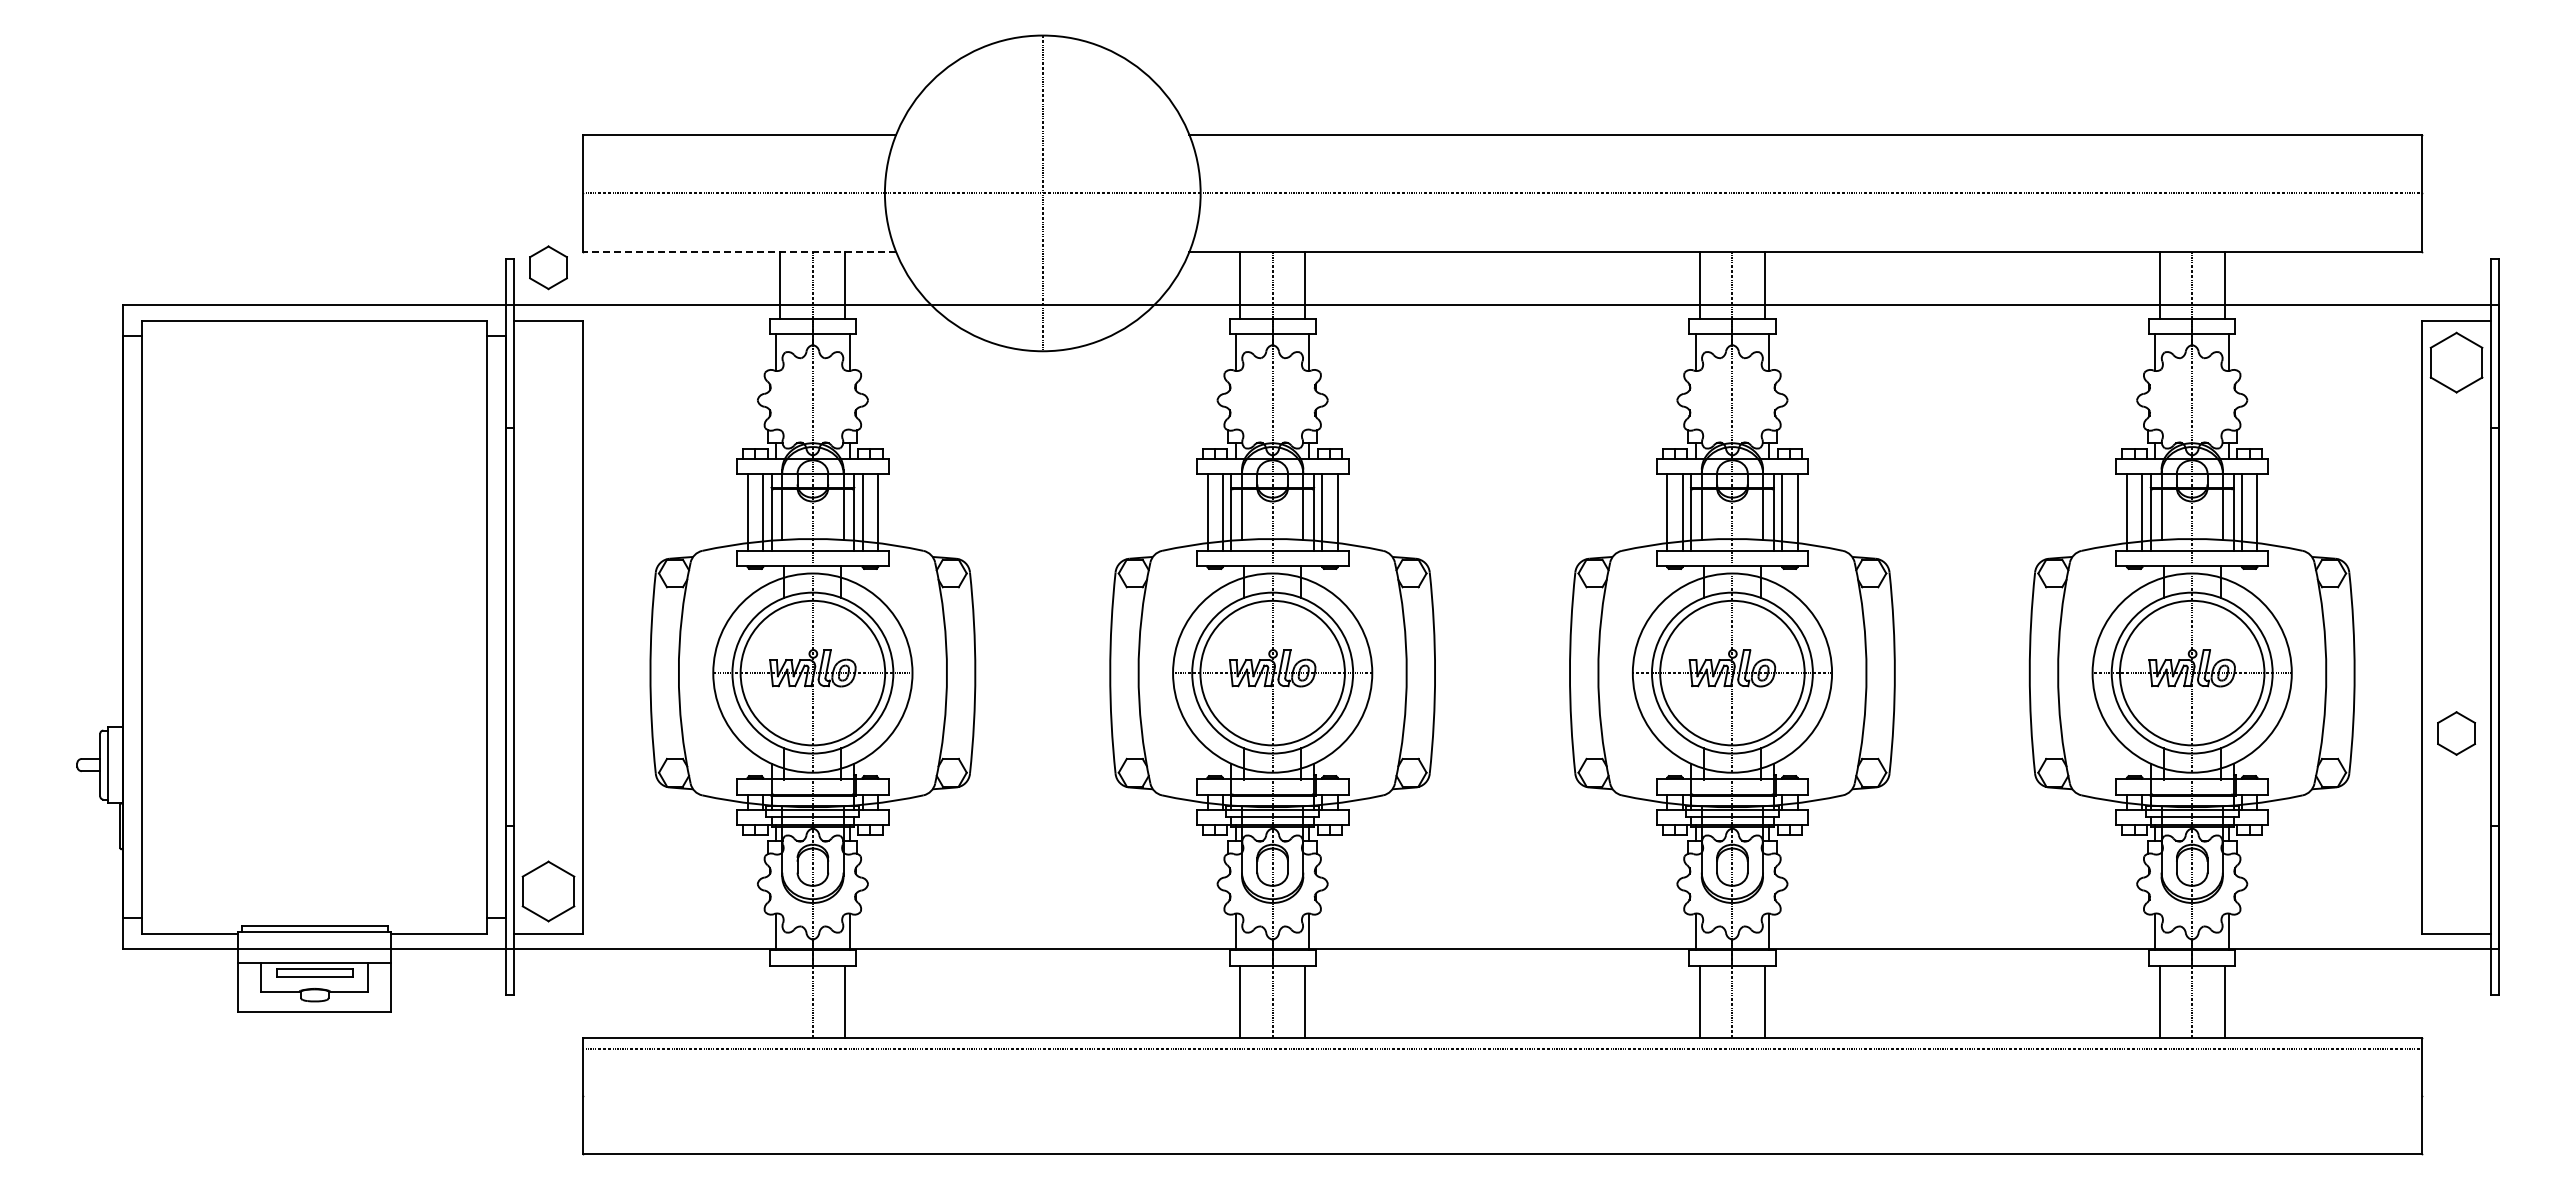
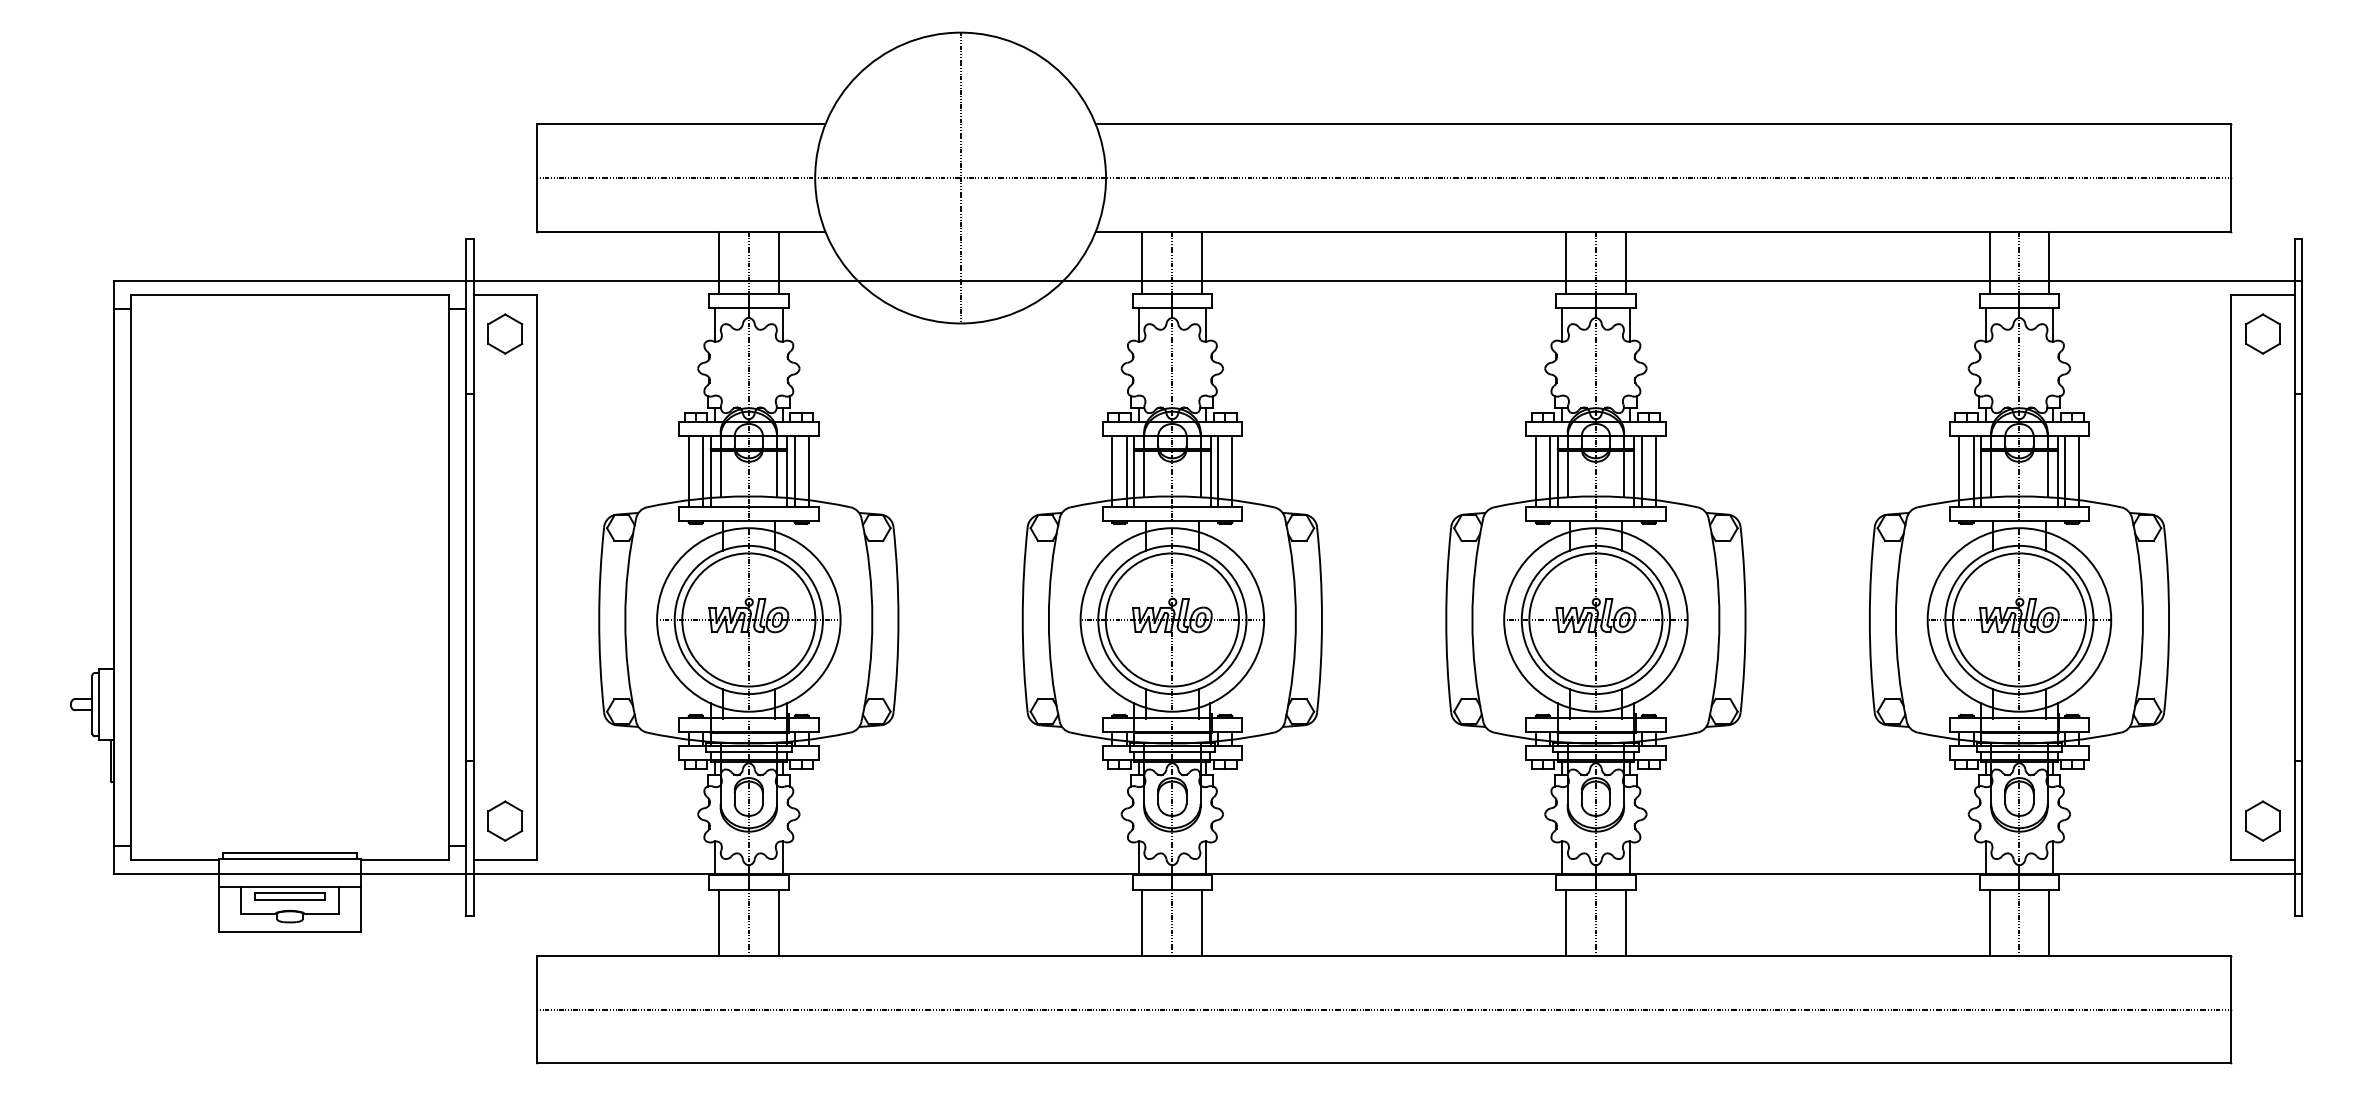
line: (739, 251) -> (681, 231), dashed -> solid
part: (548, 267) -> (505, 333), moved
part: (2456, 362) -> (2262, 333), size x0.71
part: (2456, 733) -> (2262, 821), moved
part: (548, 891) -> (505, 821), size x0.71
line: (780, 1001) -> (718, 922), added
line: (1502, 1049) -> (1384, 1009), moved

